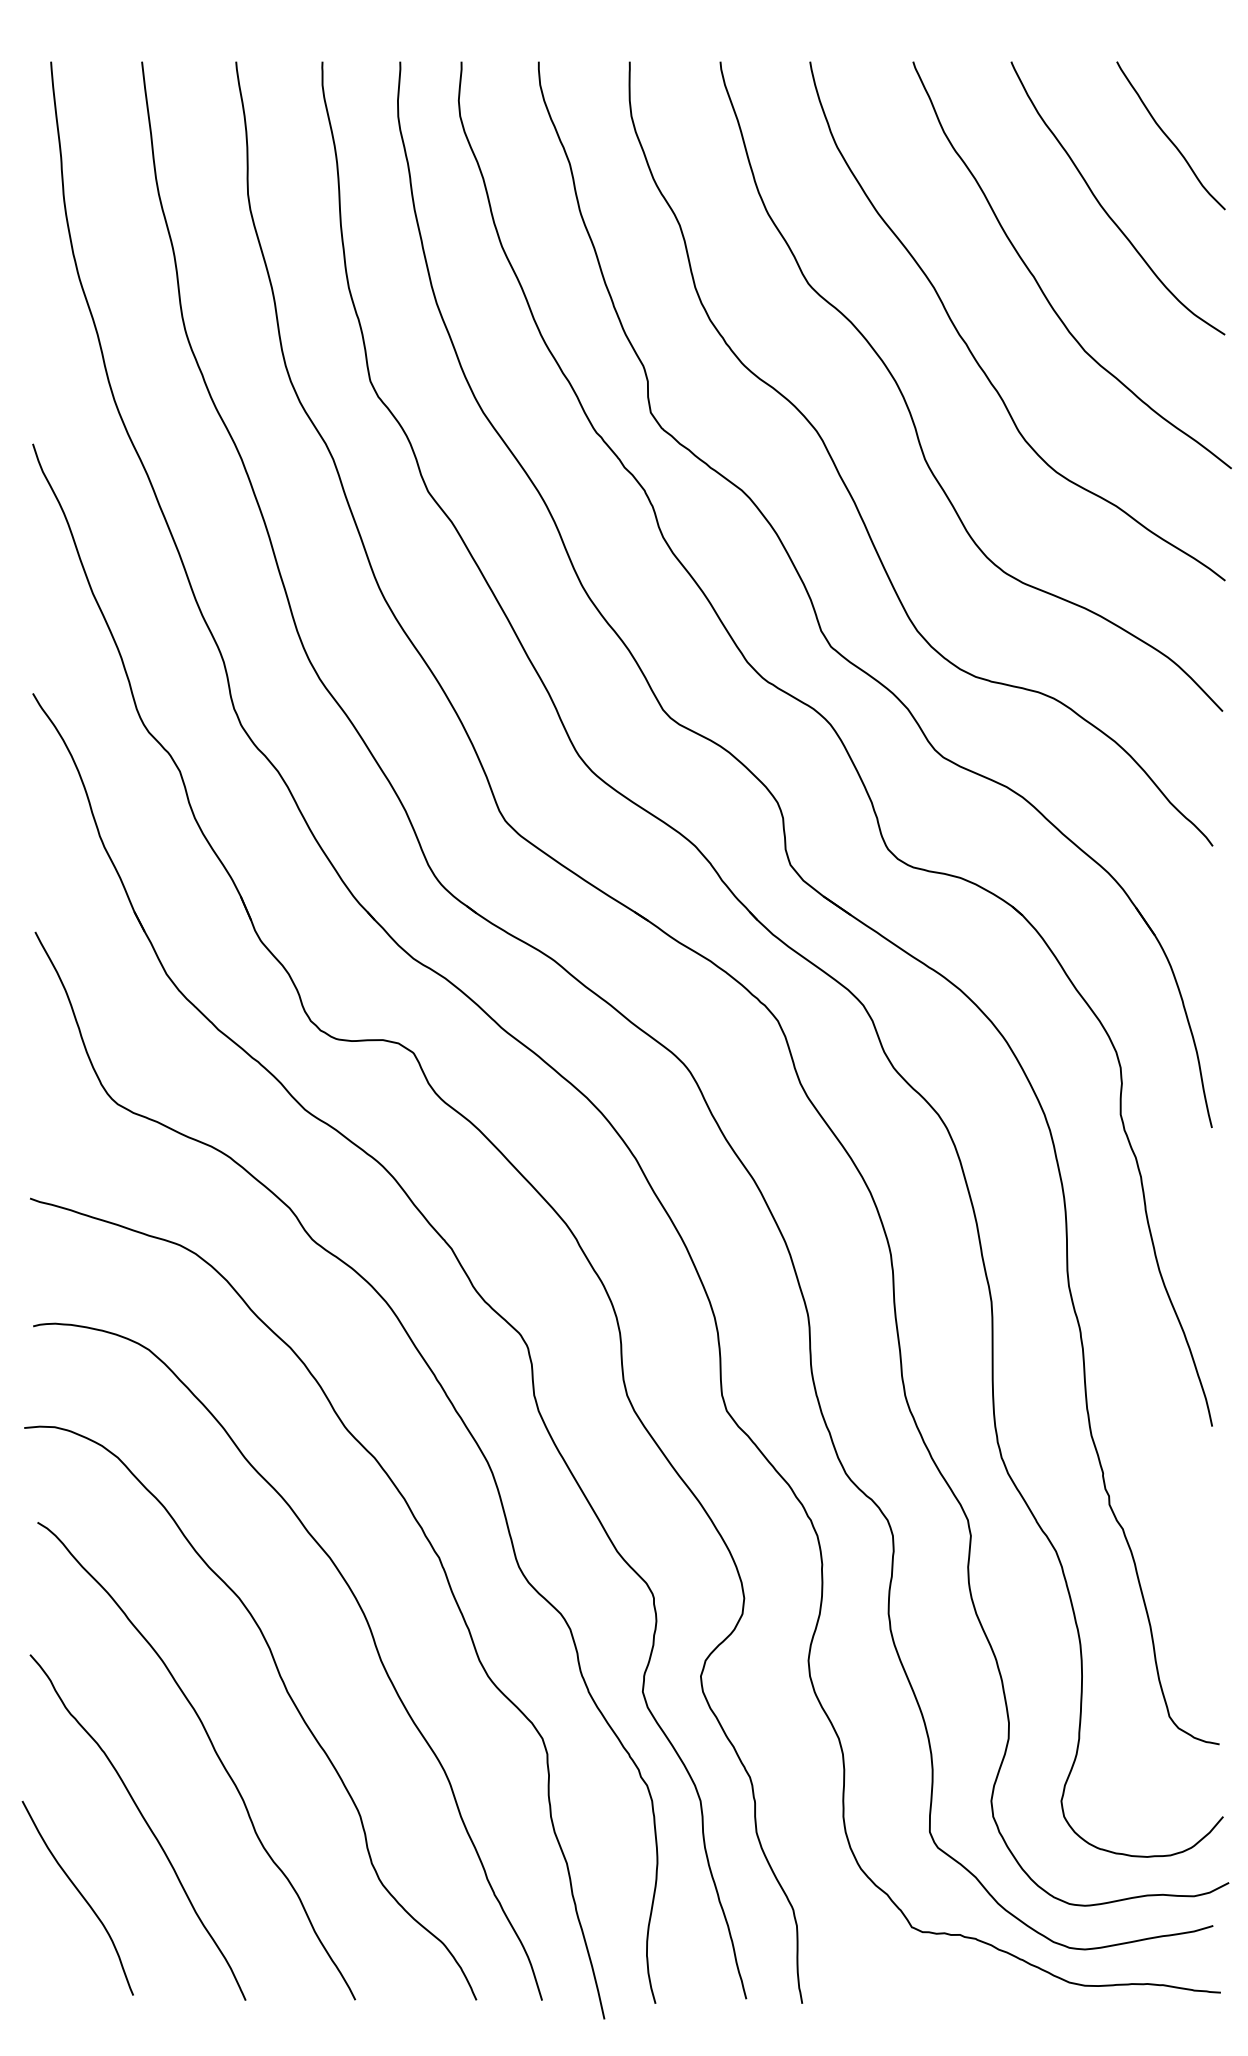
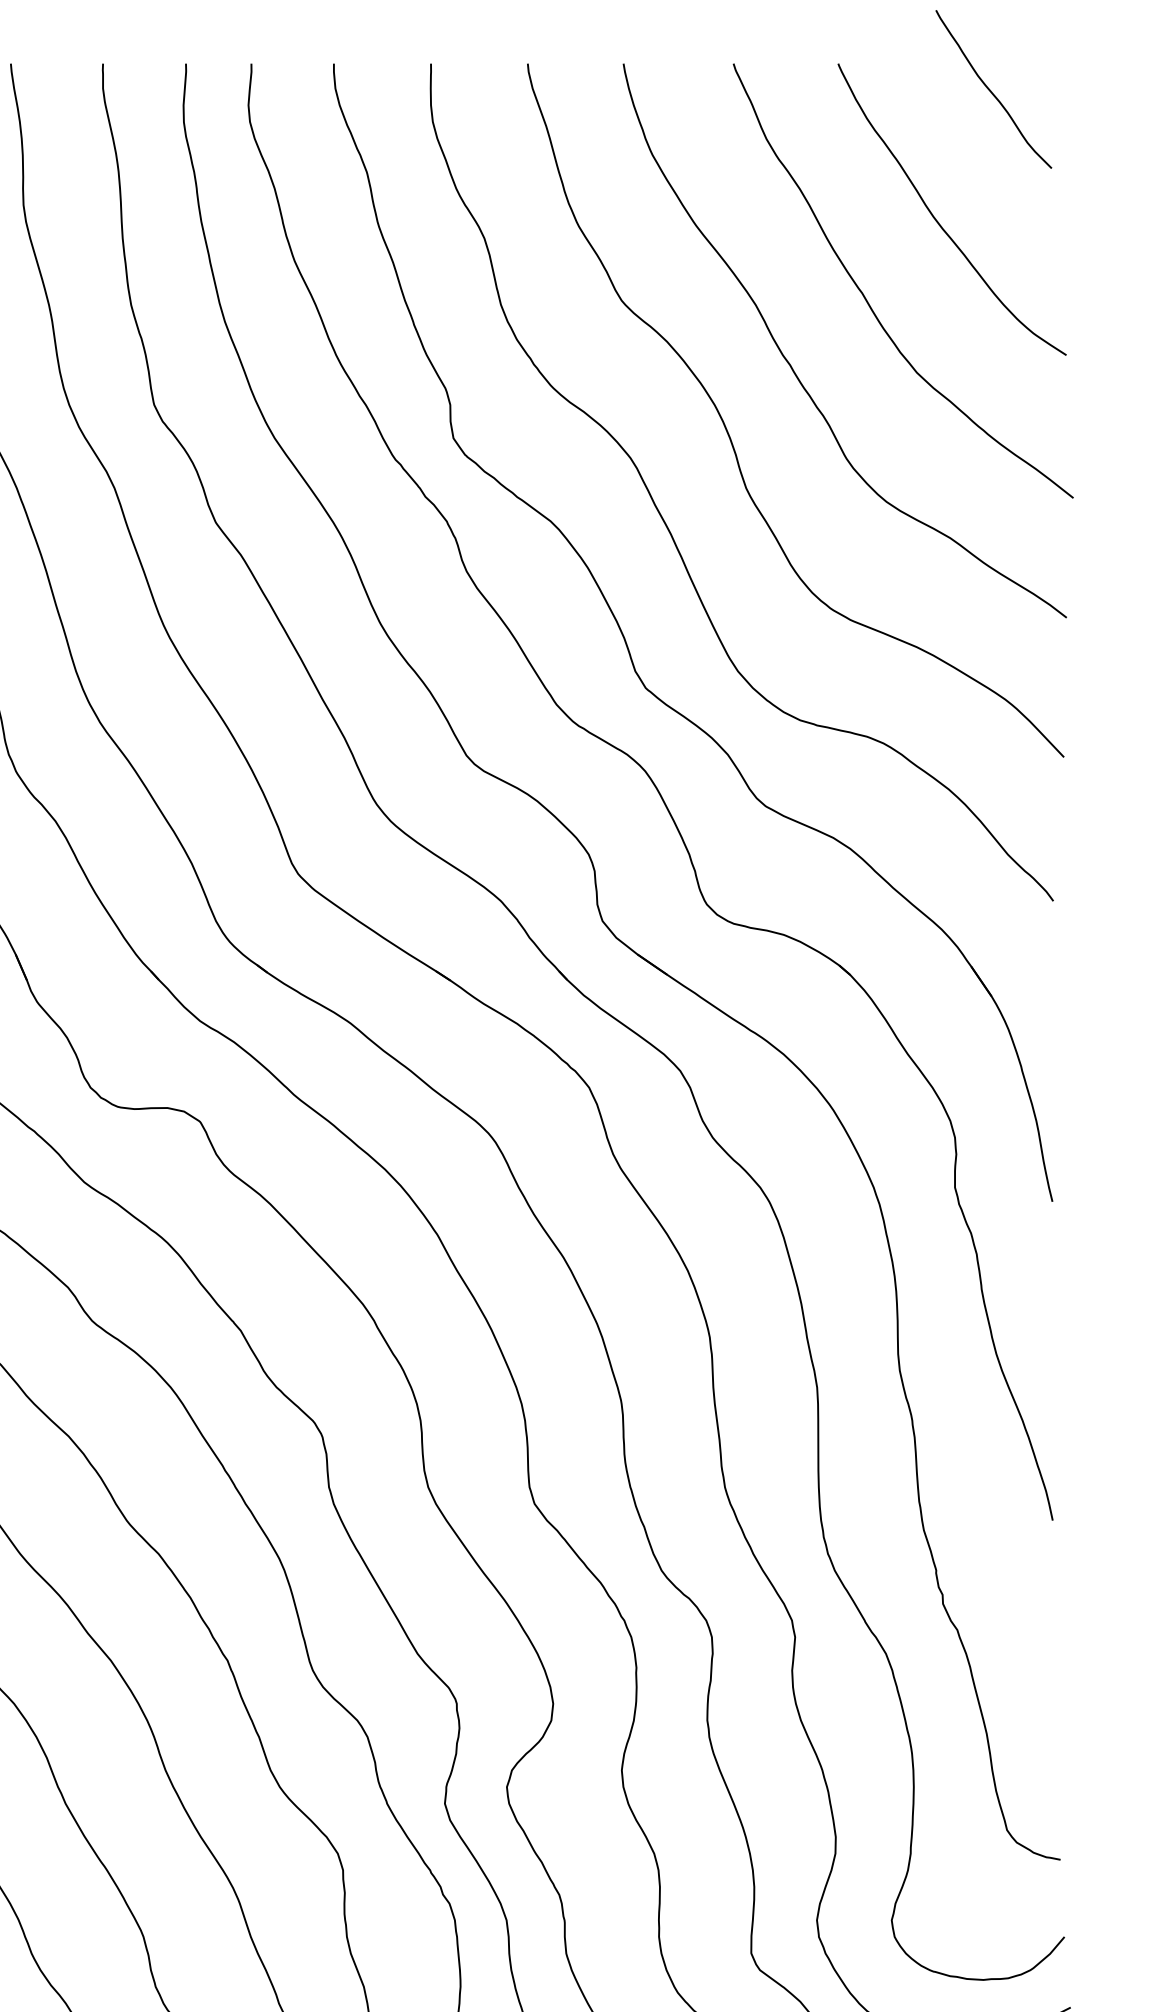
curve: (1168, 136) -> (991, 90), moved

